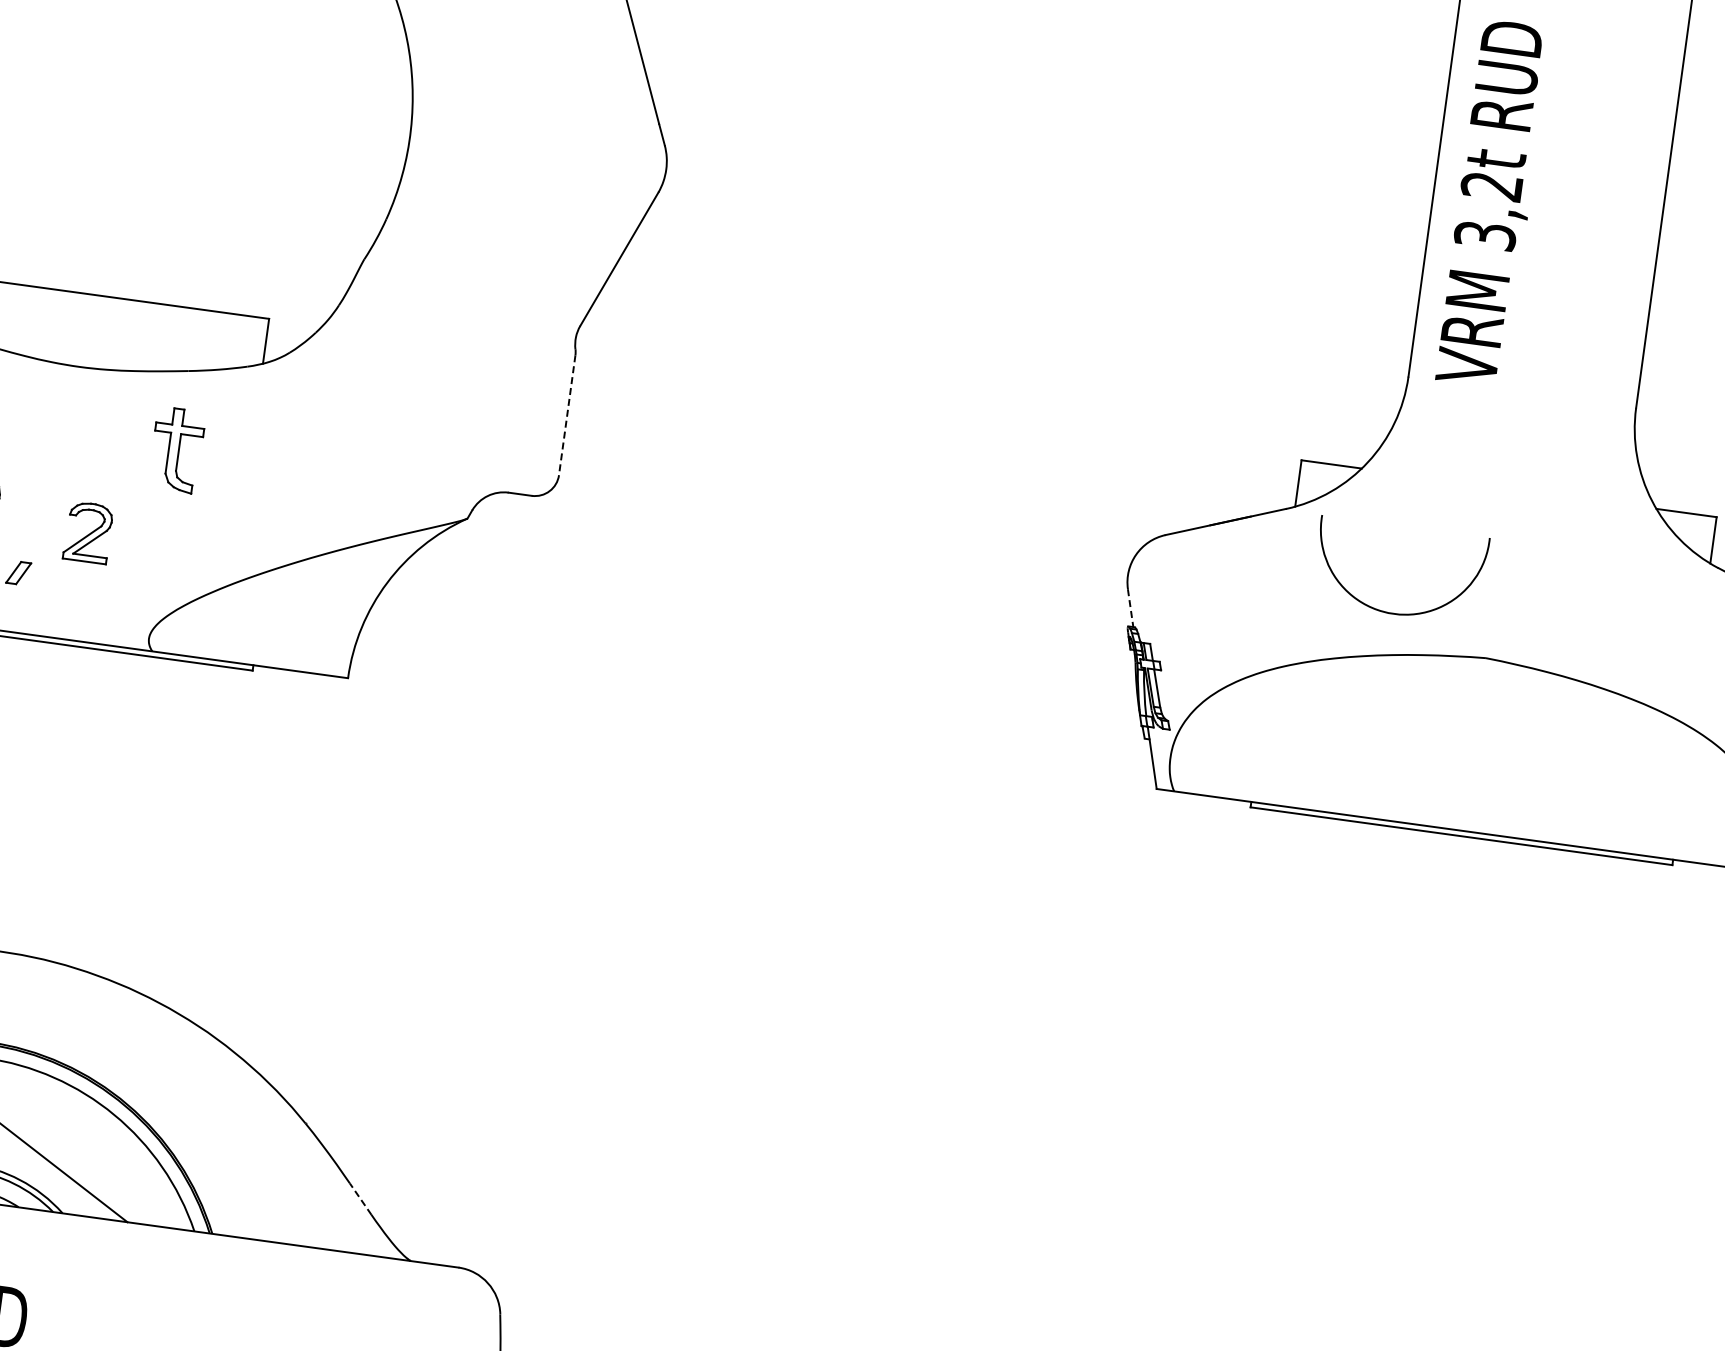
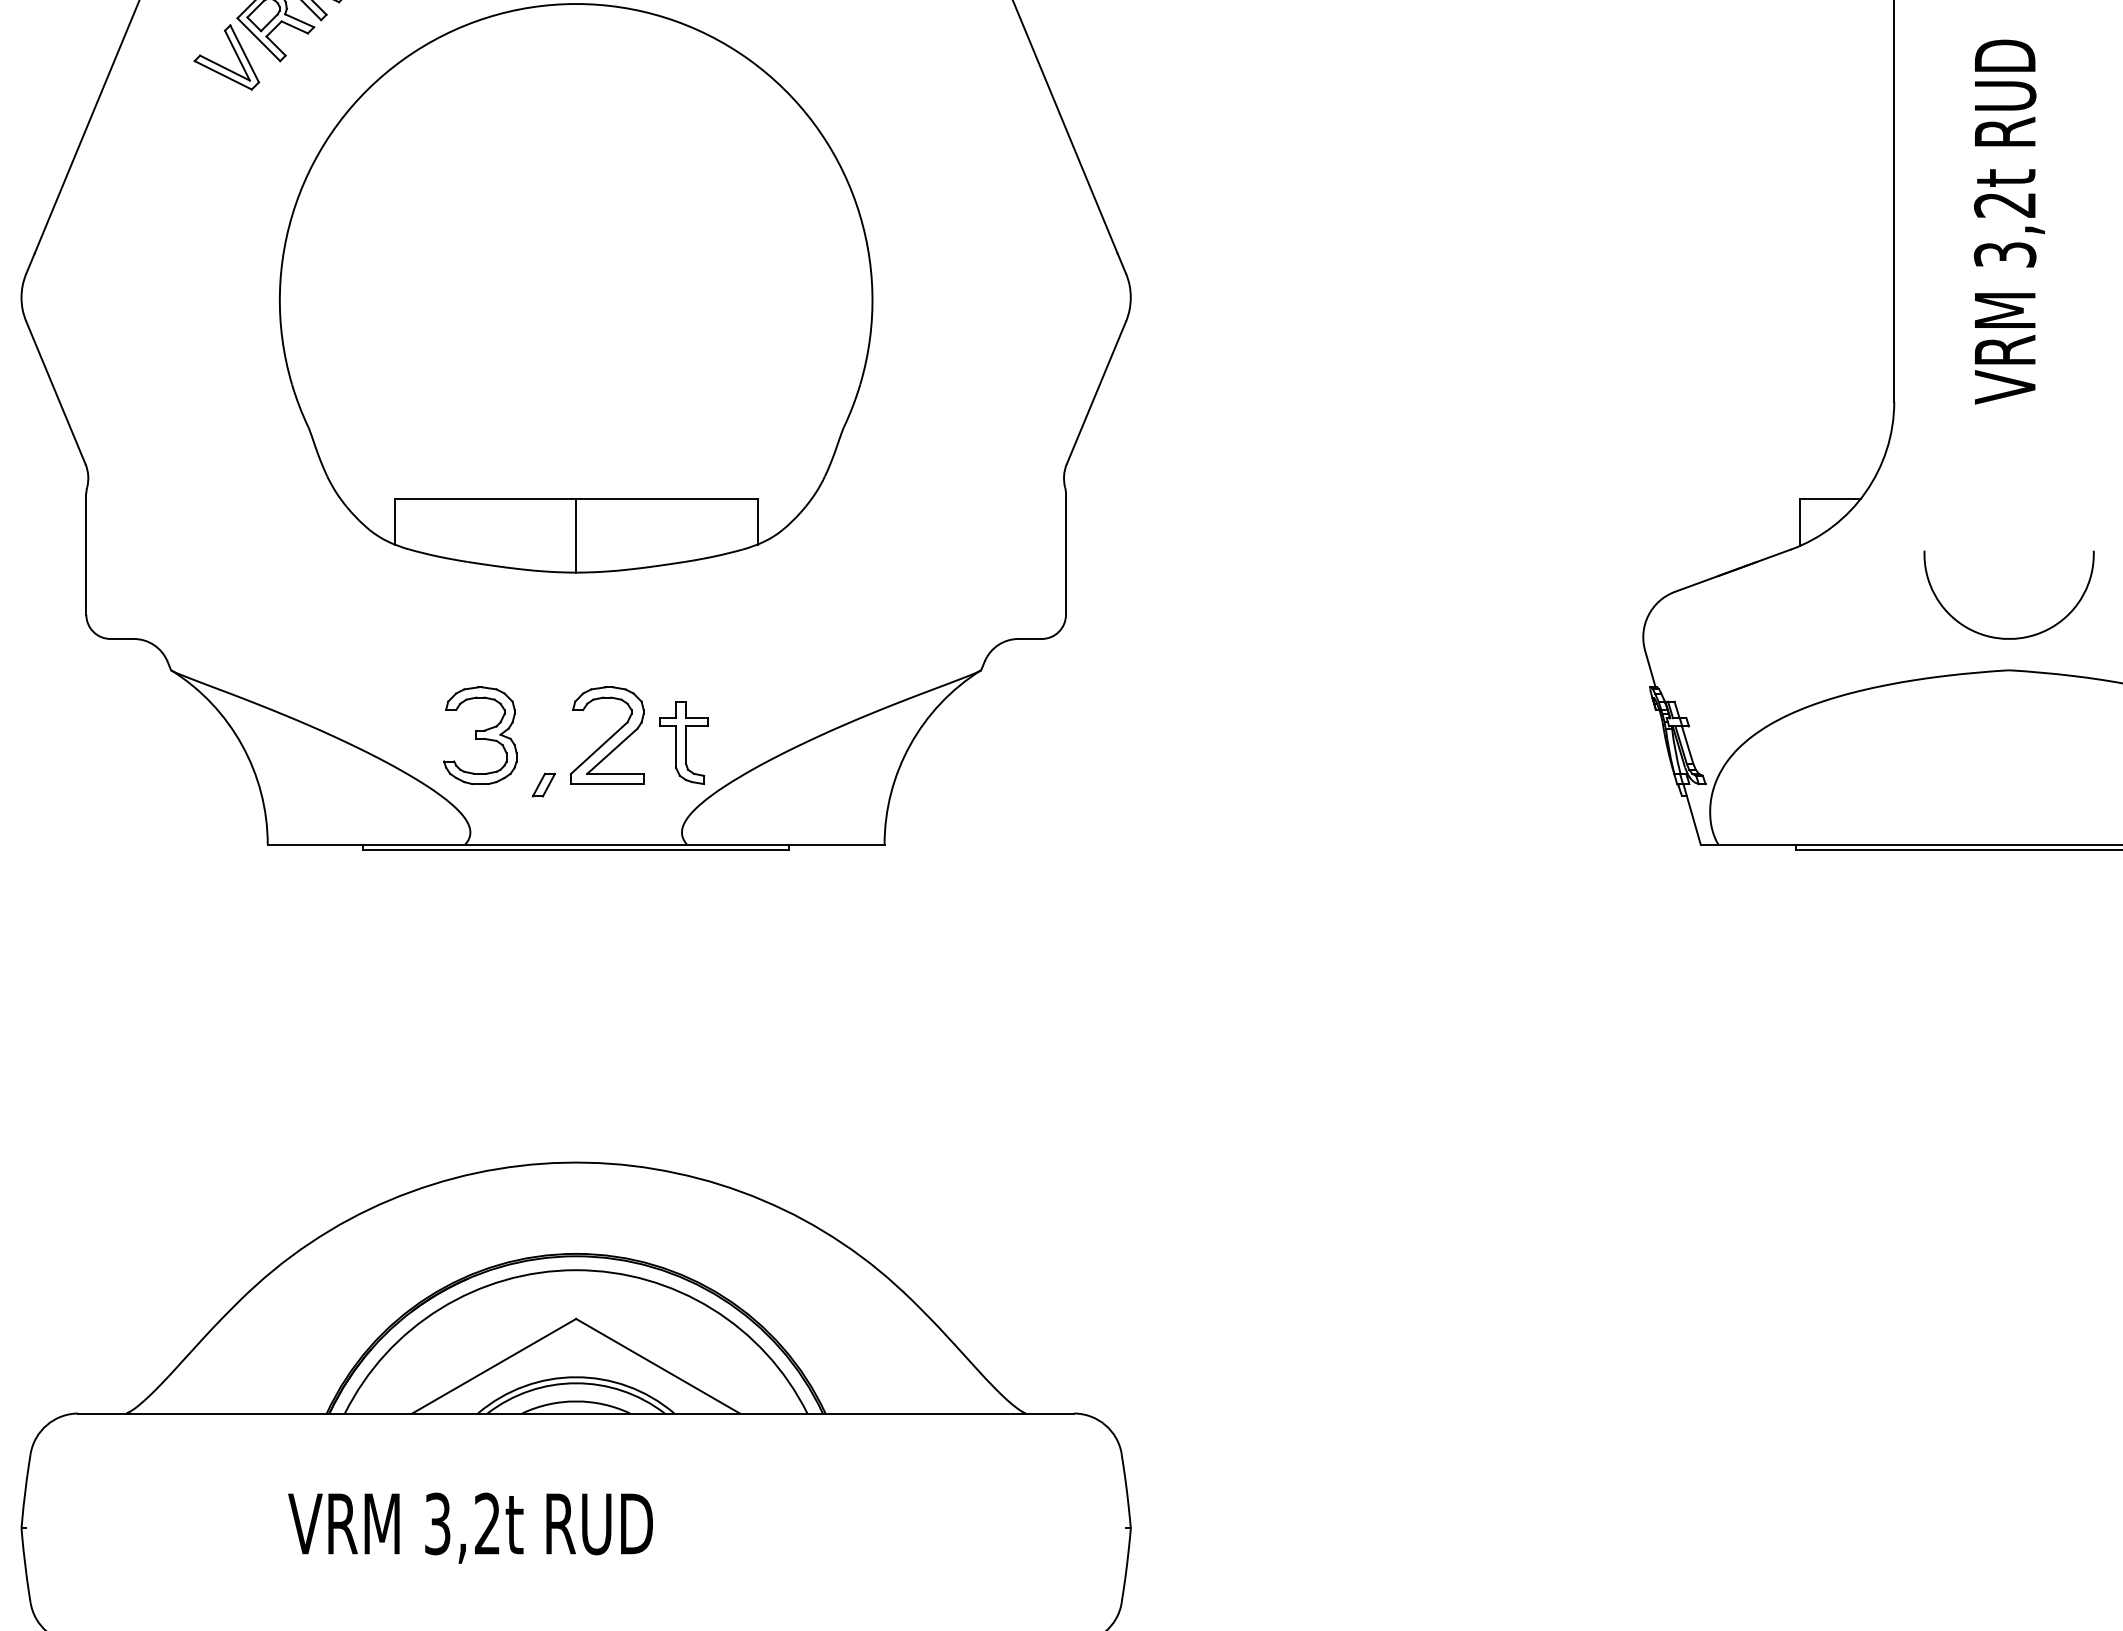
text: (1493, 203) -> (2008, 221), moved
line: (84, 330) -> (576, 535), added
line: (567, 415) -> (1066, 554), dashed -> solid
part: (176, 450) -> (683, 743), moved
part: (88, 532) -> (607, 735), size x1.67
line: (1130, 608) -> (1650, 669), dashed -> solid
arc: (1388, 611) -> (2003, 637), moved
line: (360, 1198) -> (967, 1358), dashed -> solid

